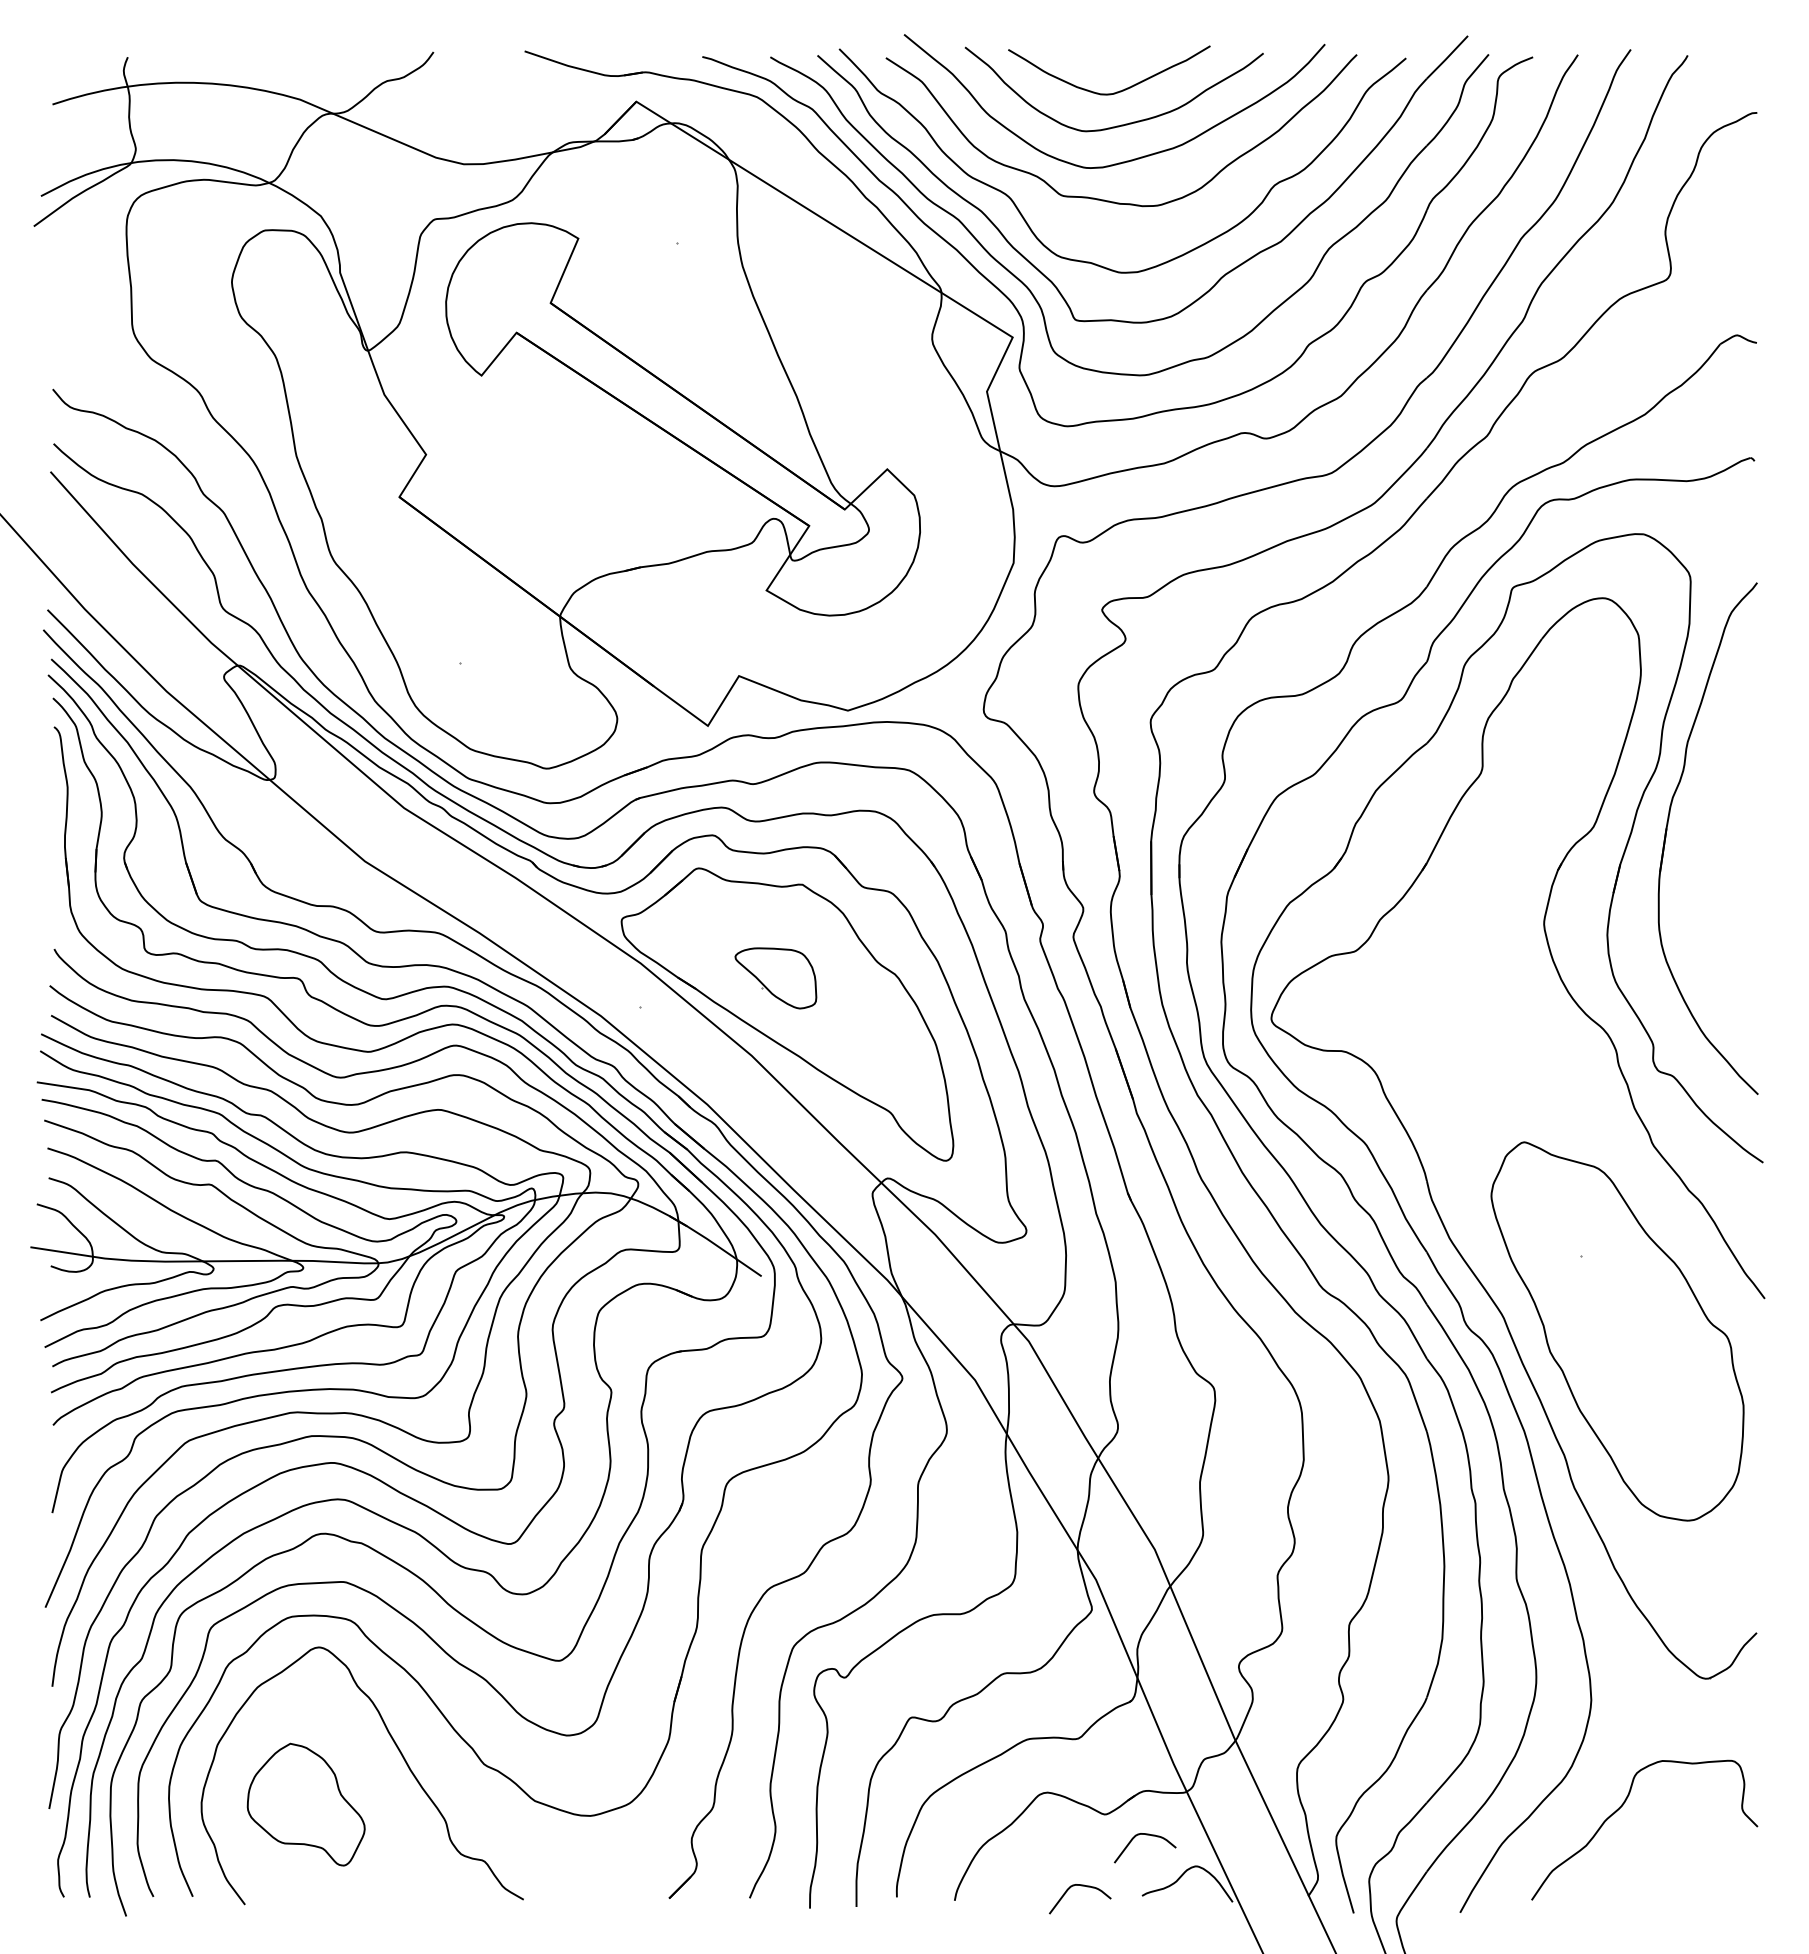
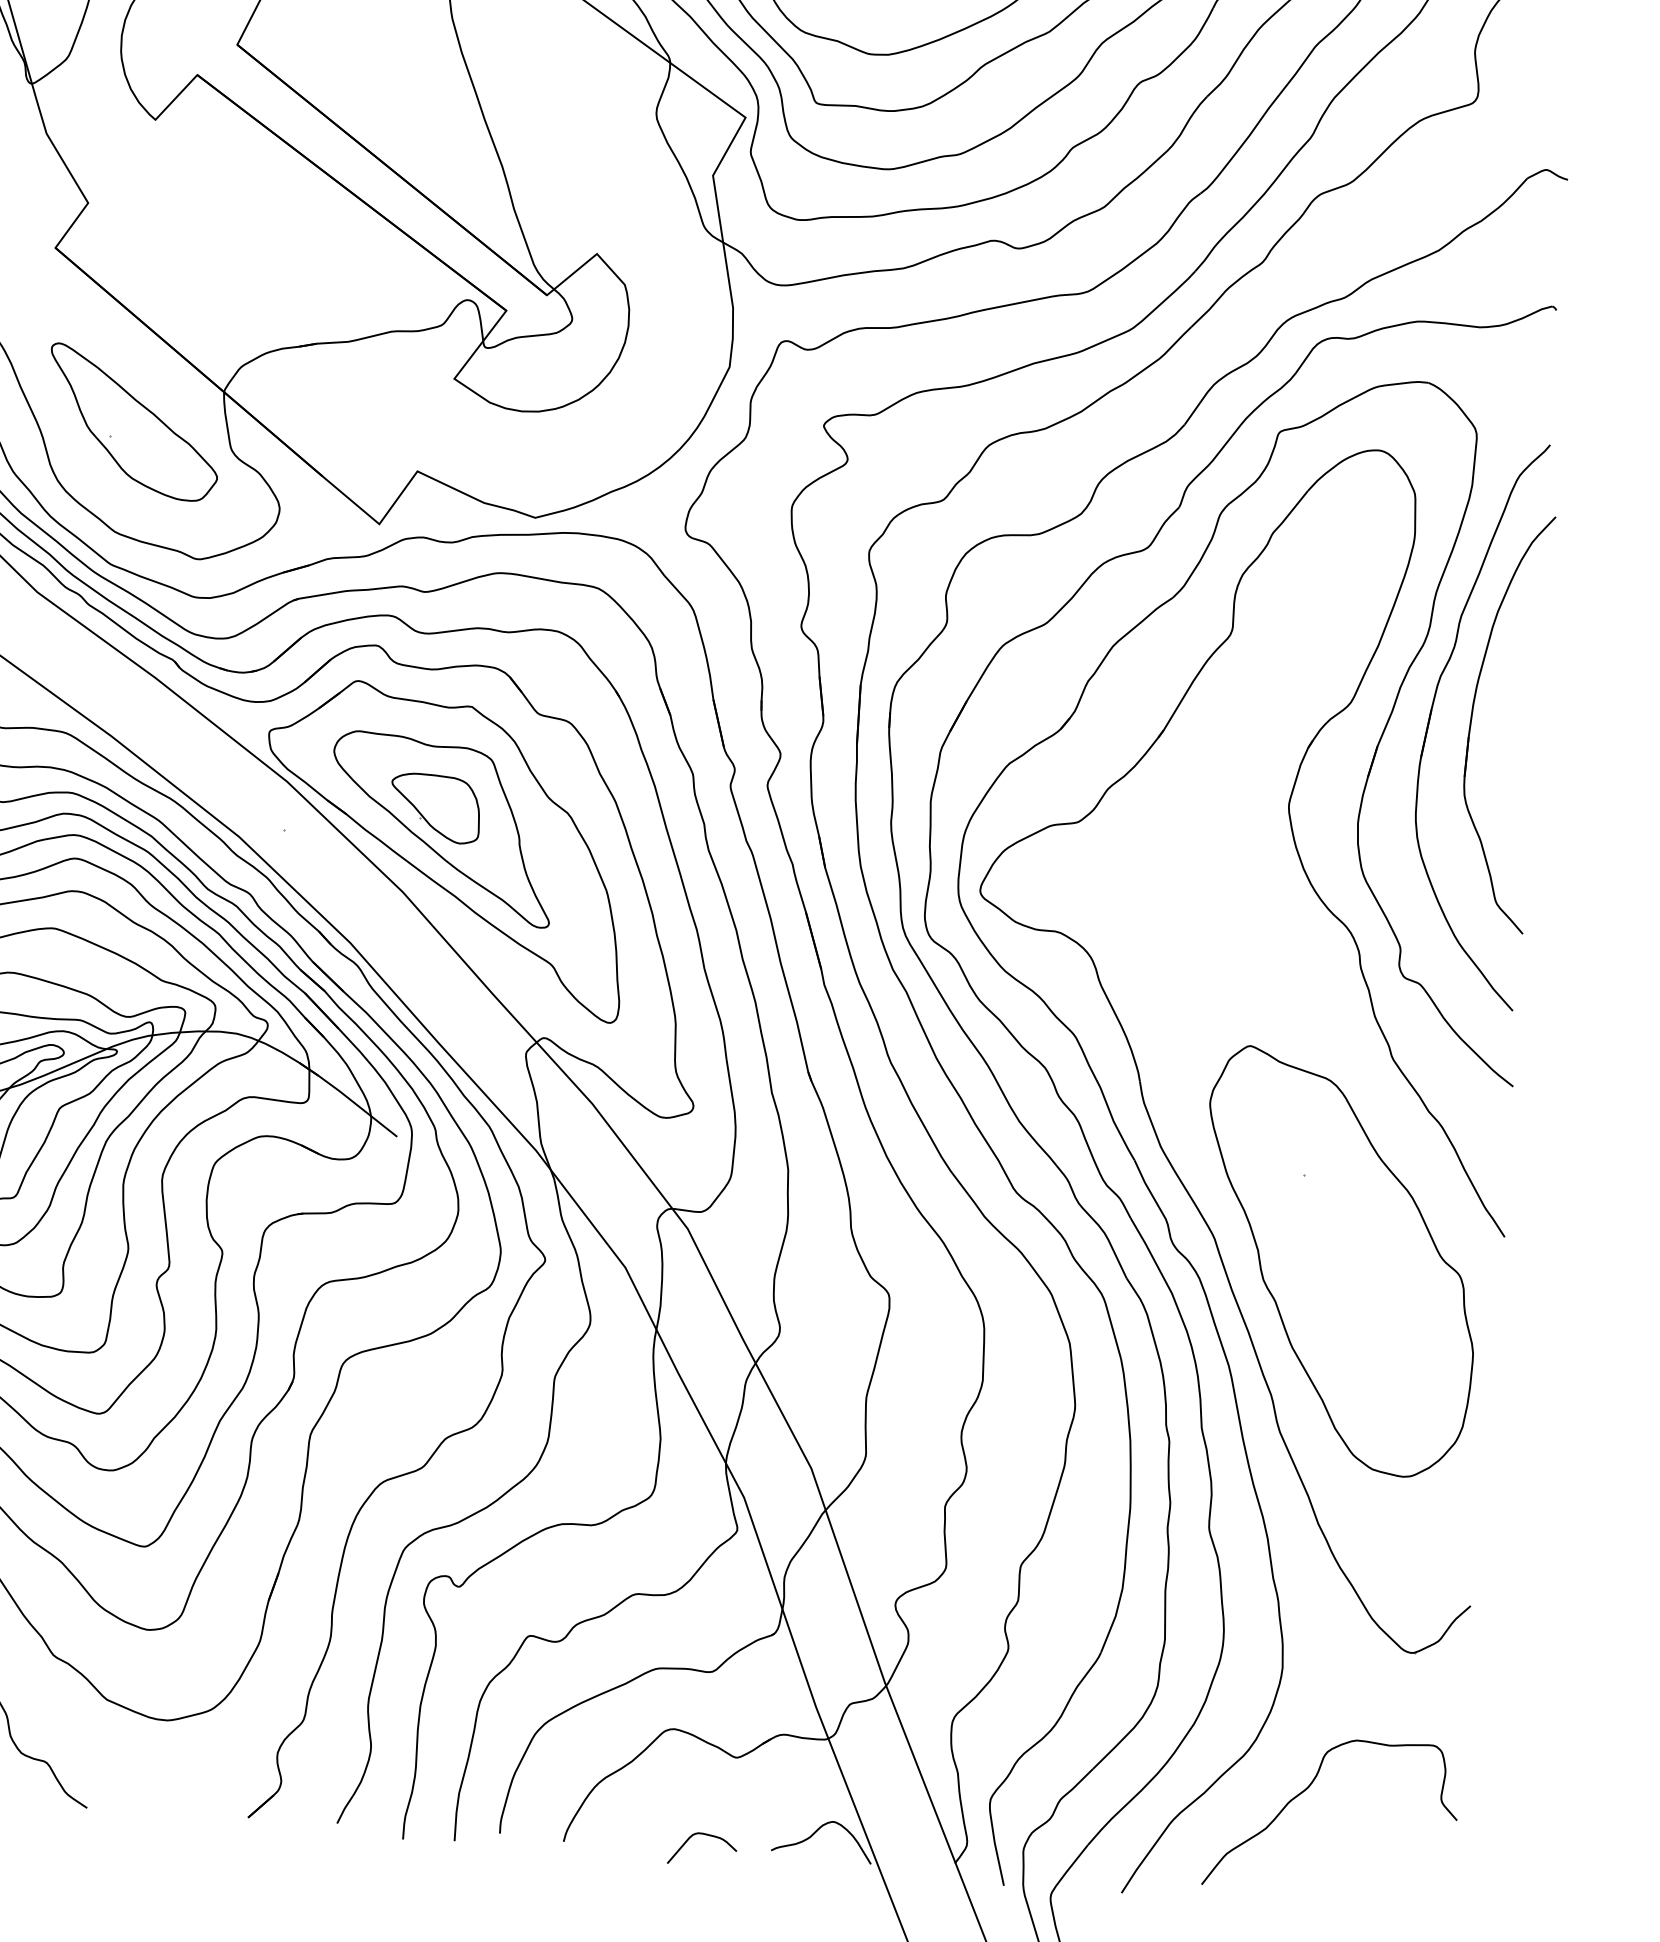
part: (480, 649) -> (133, 422), added
part: (1704, 830) -> (1473, 714), added
part: (783, 996) -> (442, 829), added
curve: (1146, 1835) -> (780, 1784), removed

